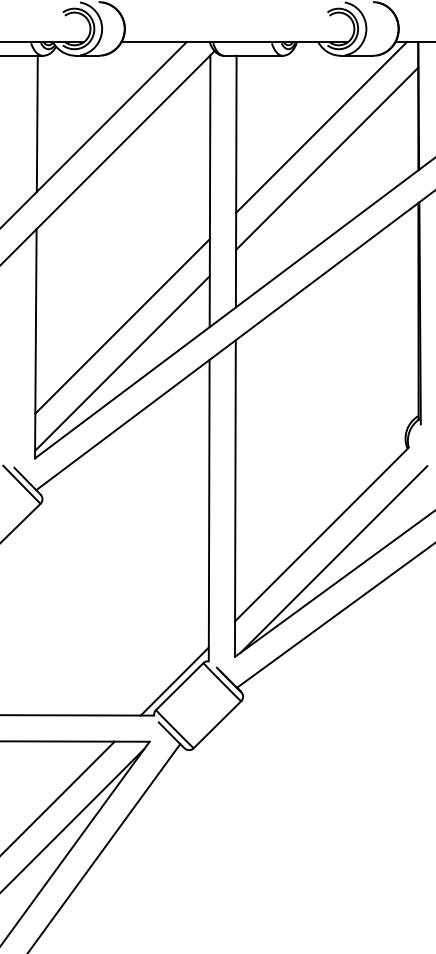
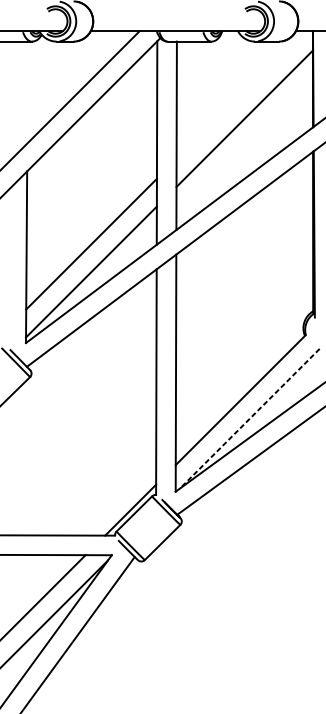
line: (36, 123) -> (27, 92), removed
line: (321, 127) -> (240, 95), removed
line: (333, 559) -> (249, 418), solid -> dashed

